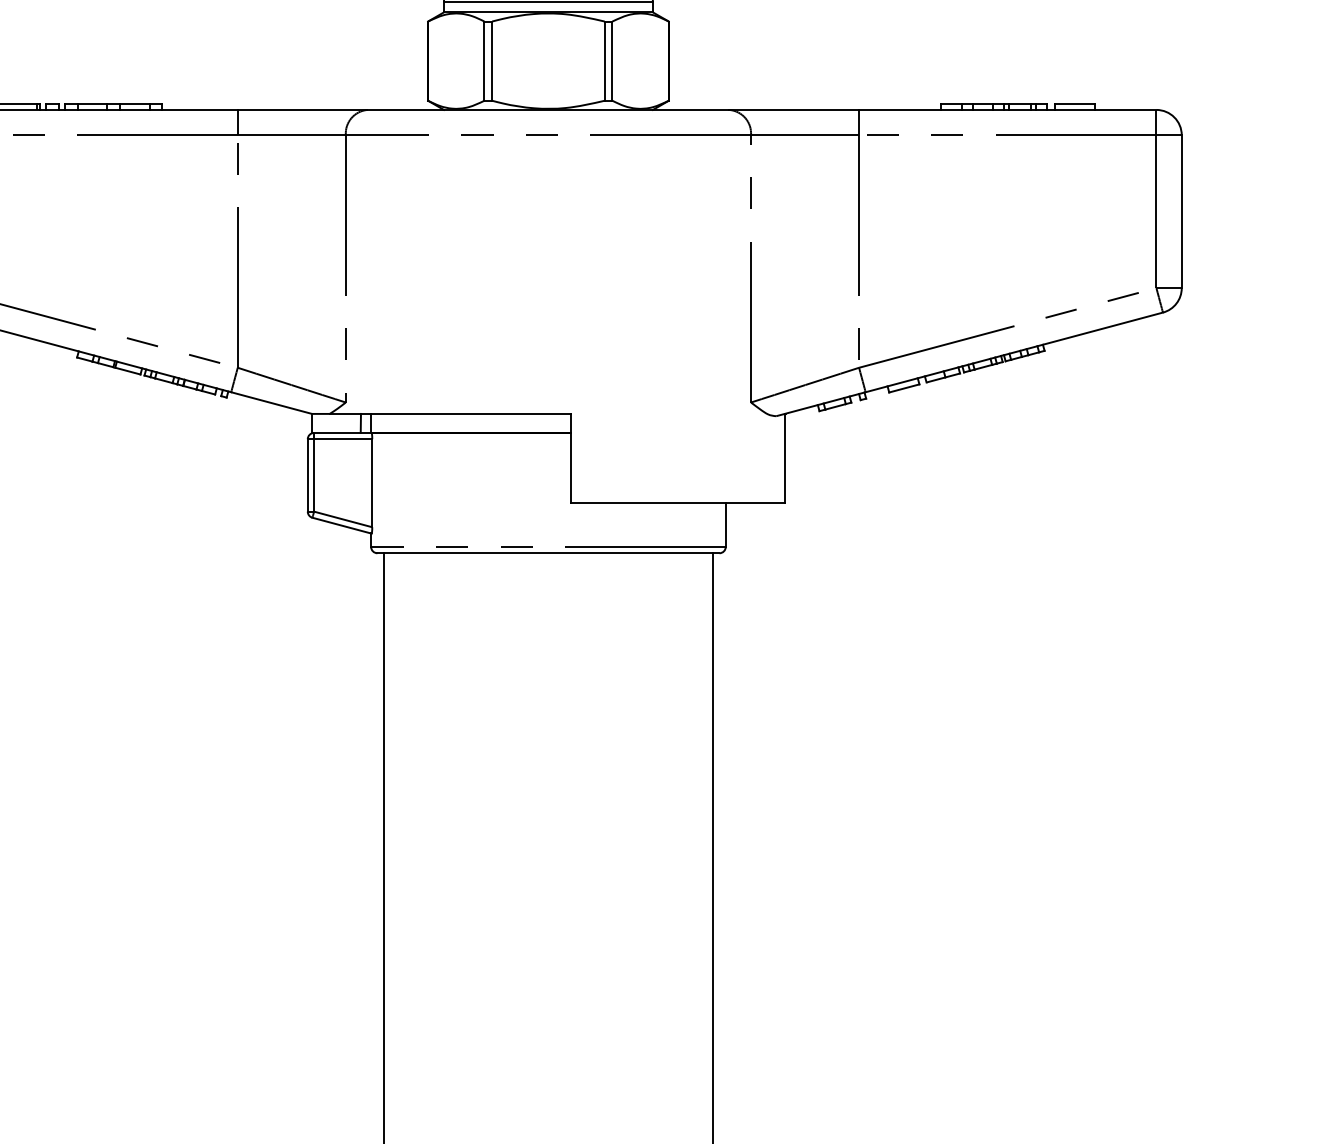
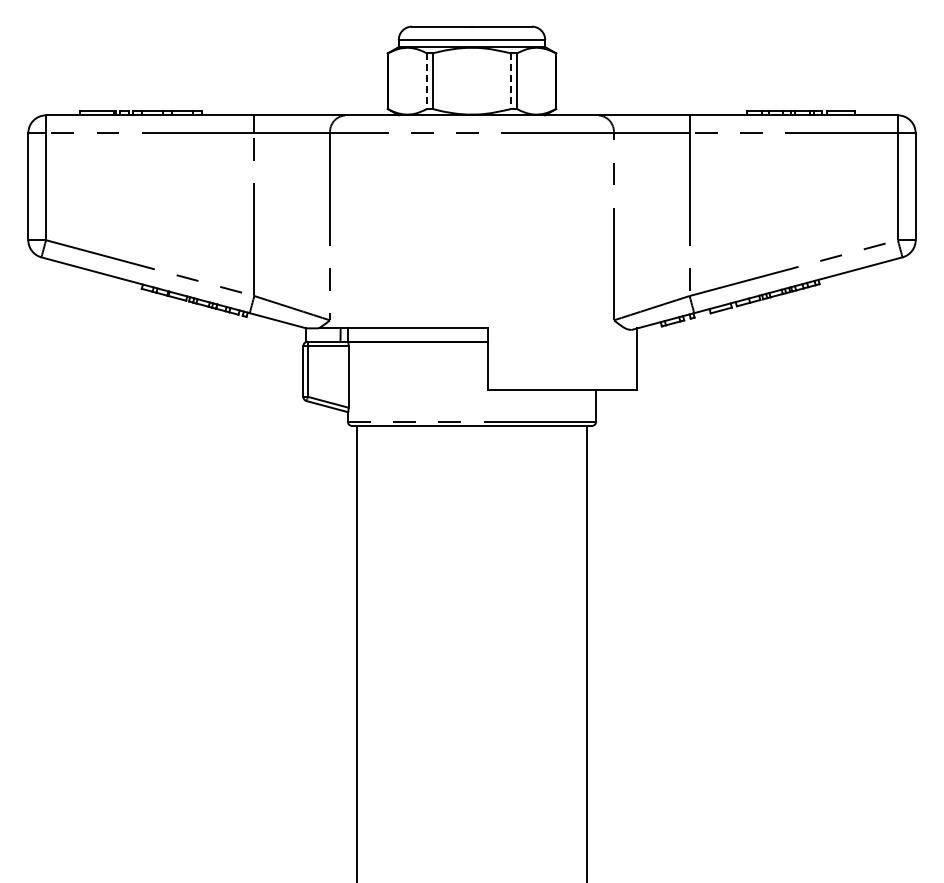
line: (484, 61) -> (427, 81), solid -> dashed
line: (604, 61) -> (511, 81), solid -> dashed

